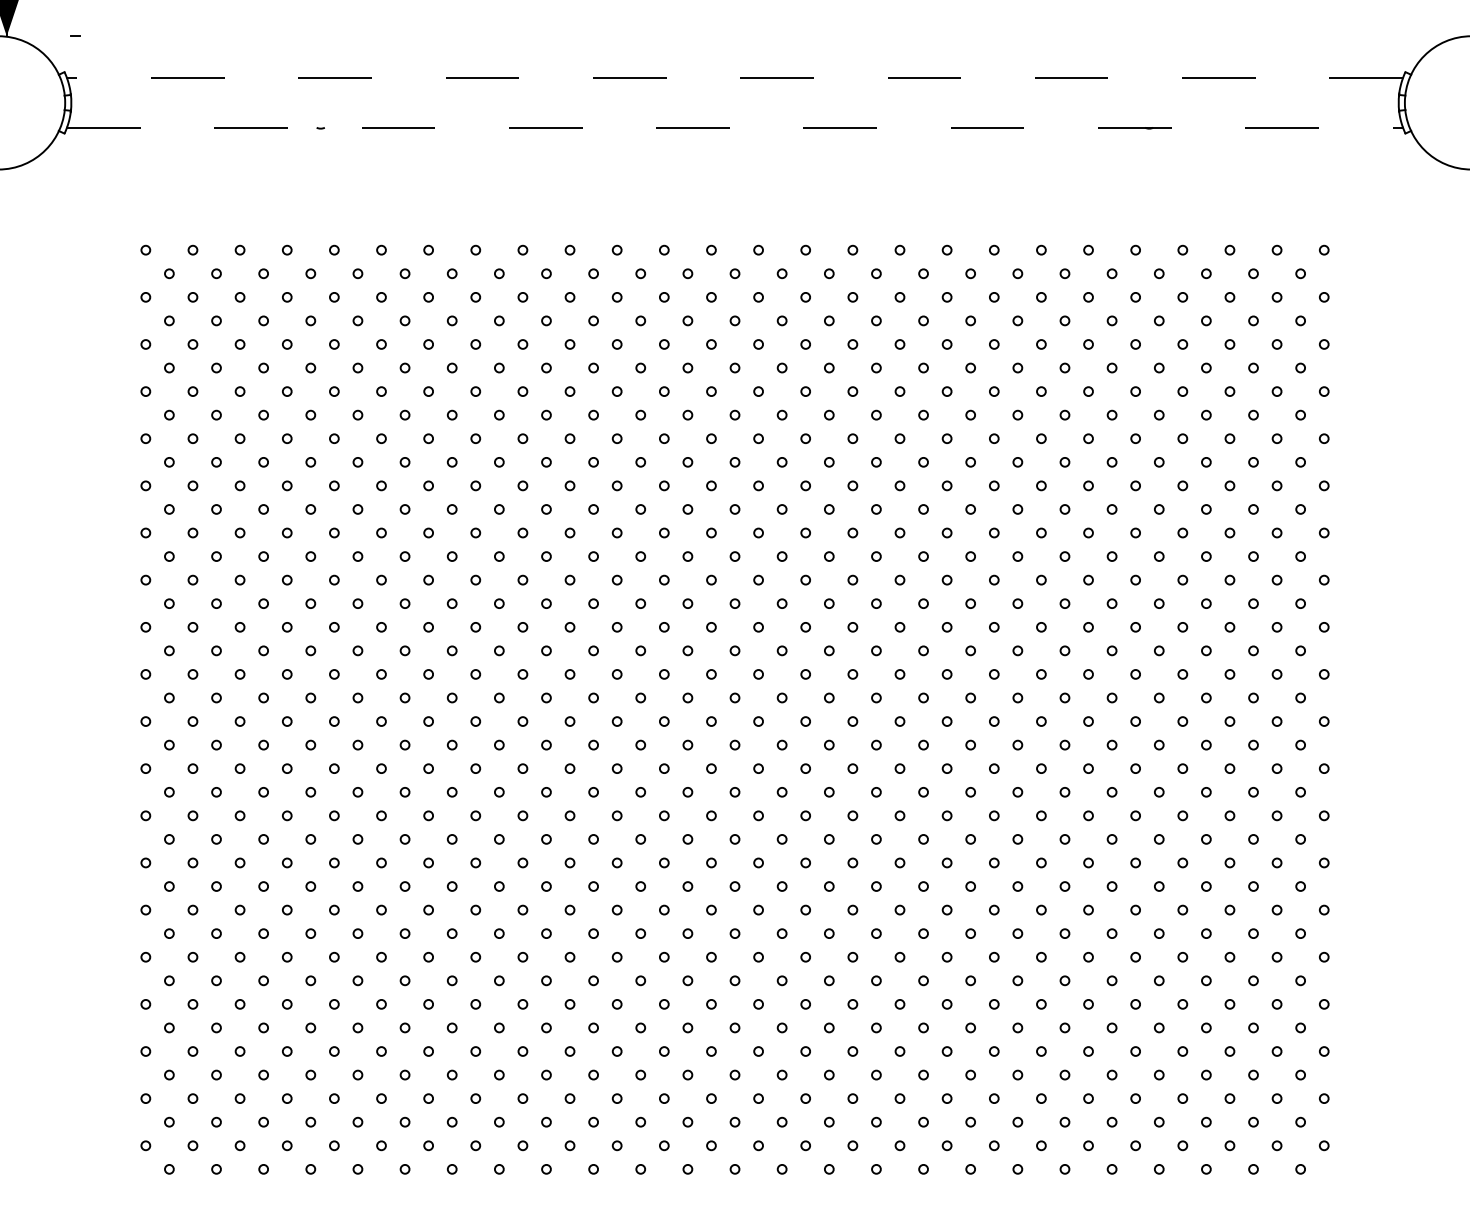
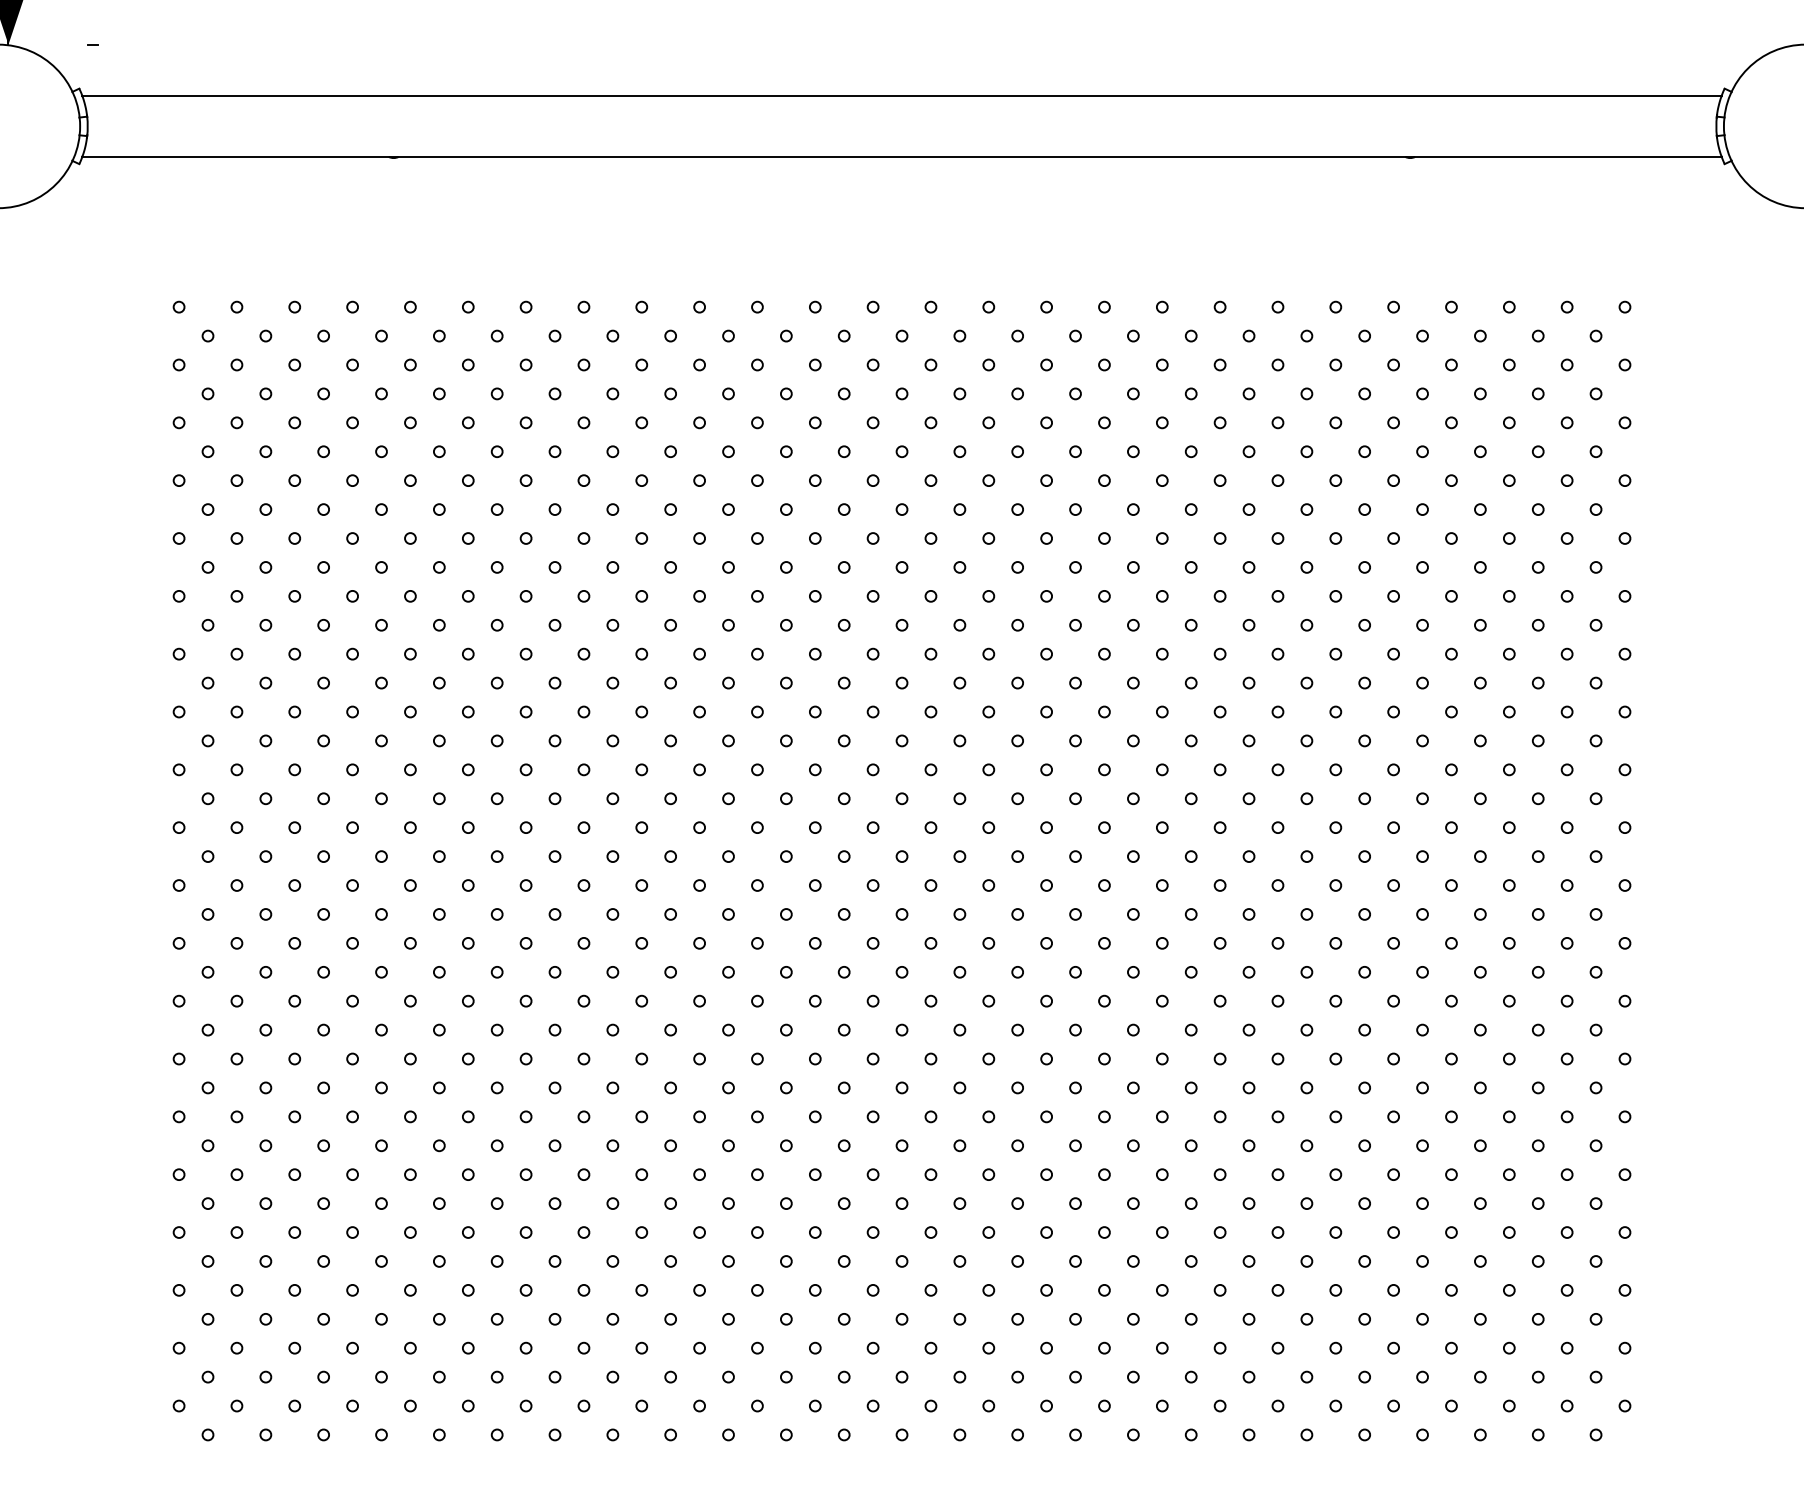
line: (735, 77) -> (902, 95), dashed -> solid
line: (735, 127) -> (902, 156), dashed -> solid

